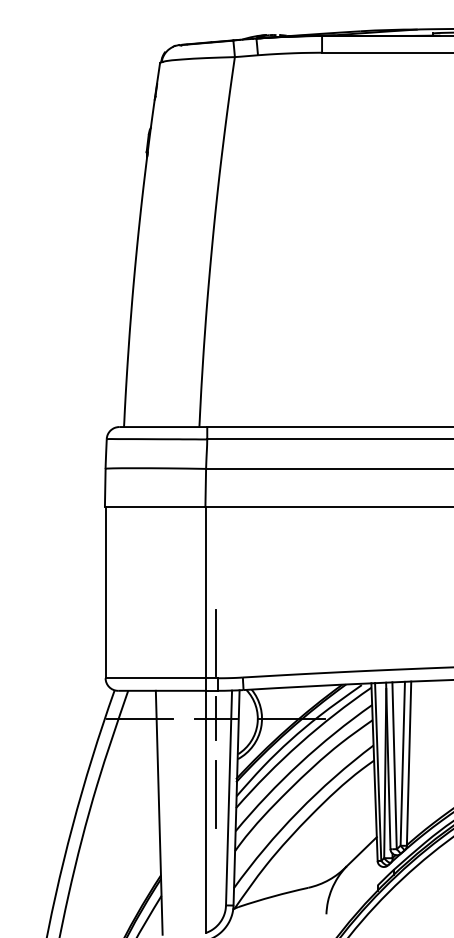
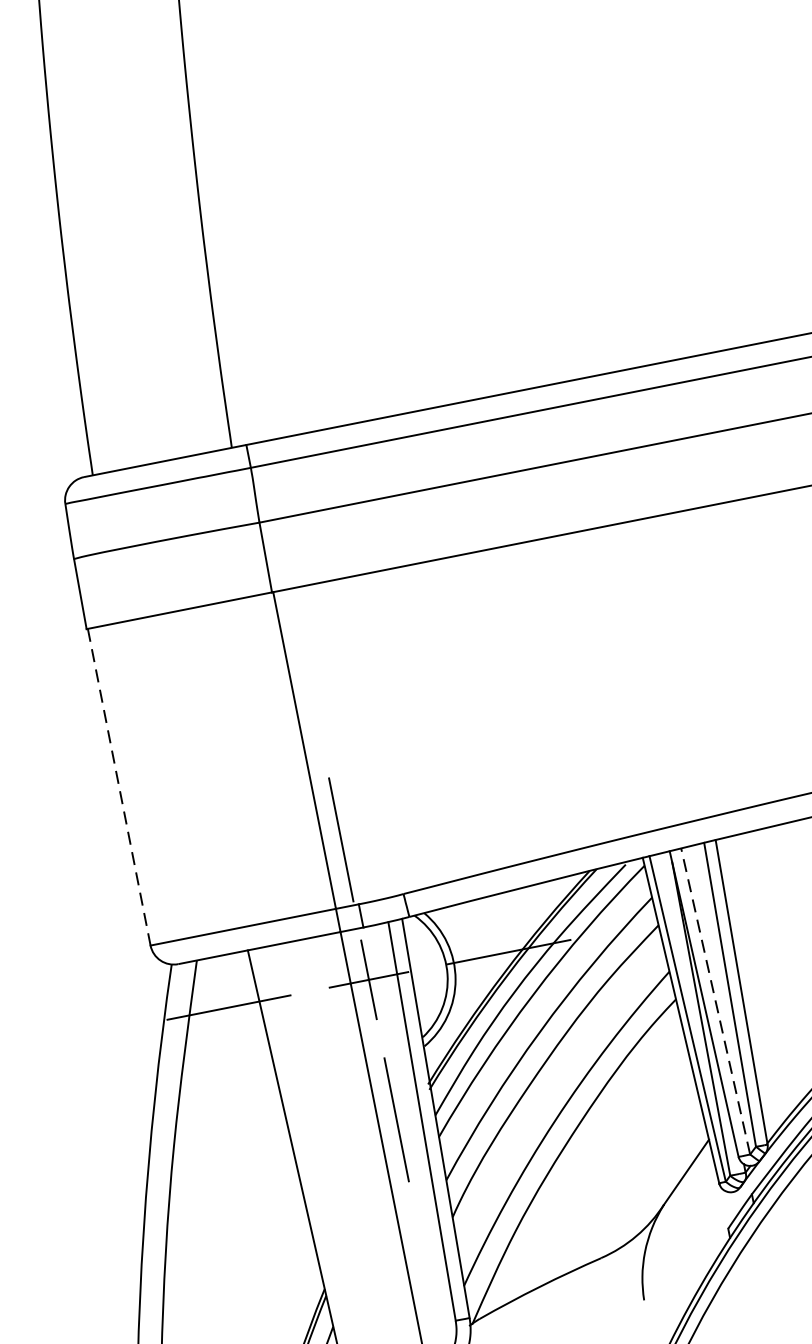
line: (105, 592) -> (119, 787), solid -> dashed
line: (394, 765) -> (715, 1000), solid -> dashed

